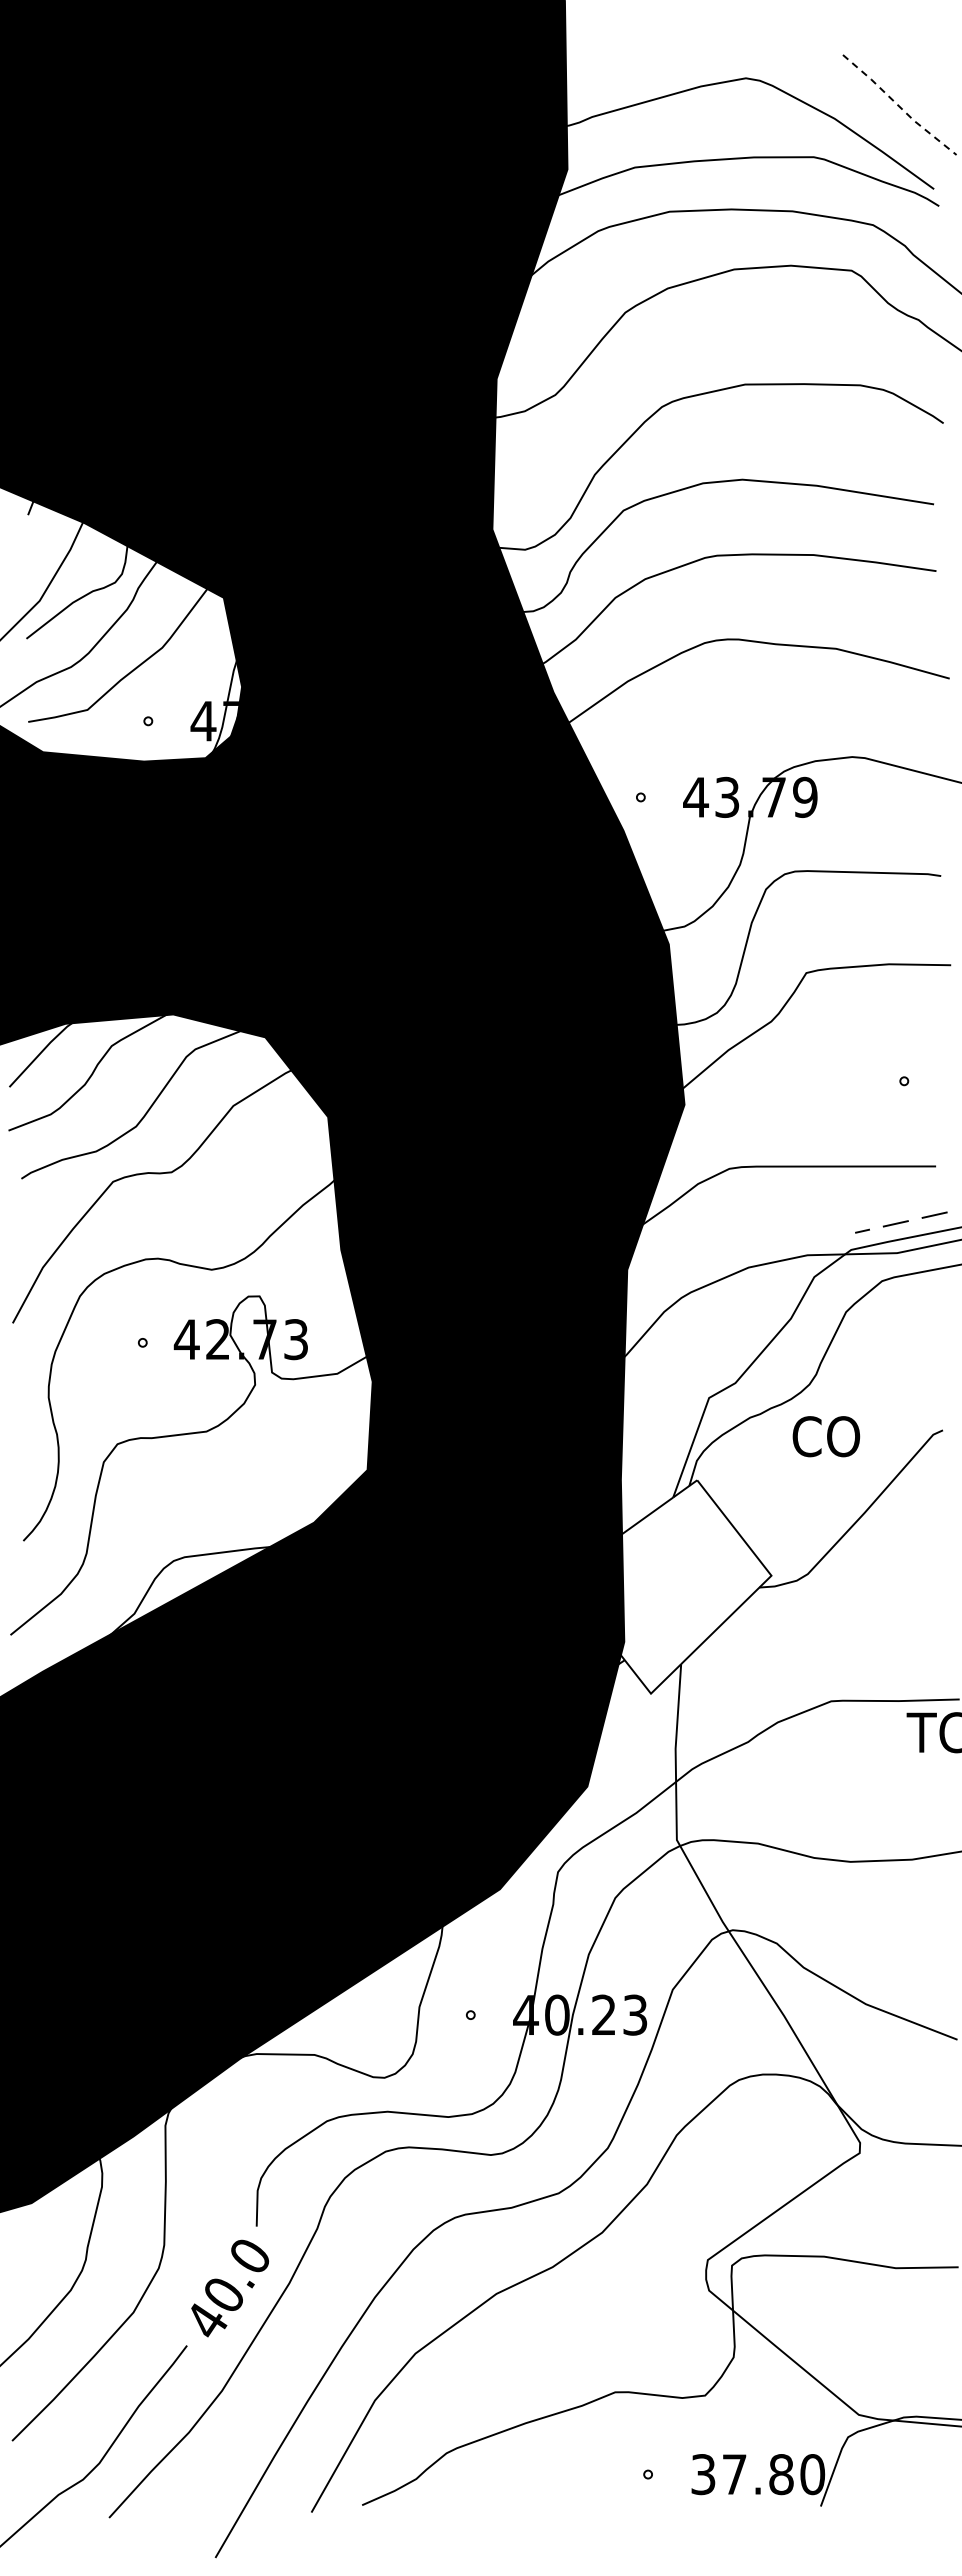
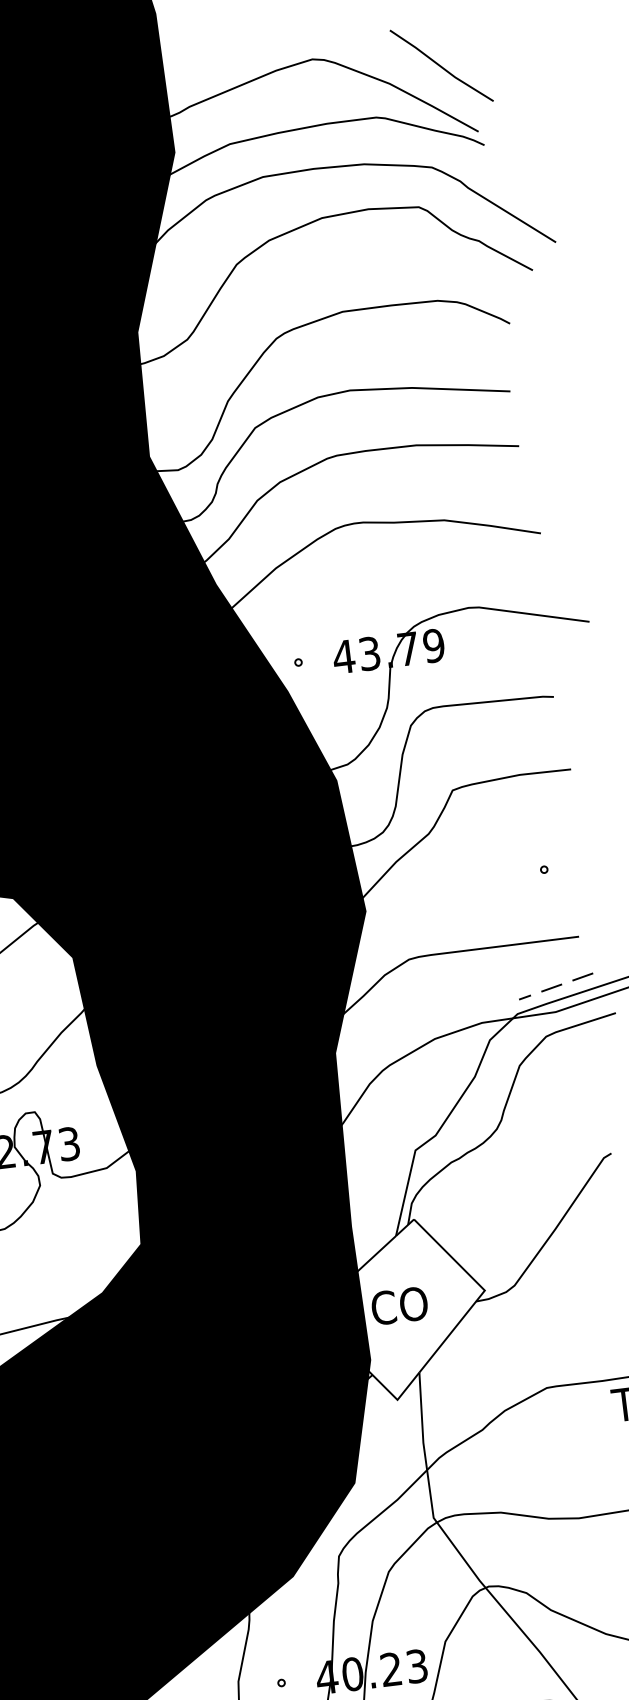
line: (899, 106) -> (441, 67), dashed -> solid
text: (826, 1436) -> (399, 1305), moved

